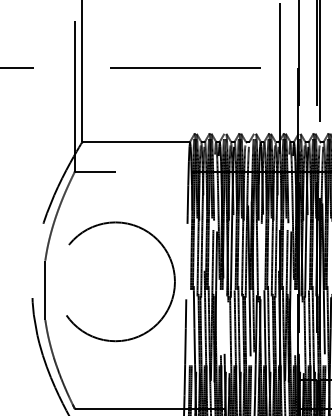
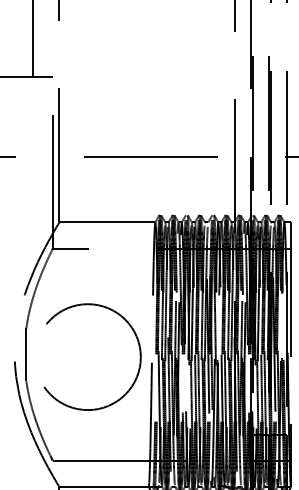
circle: (120, 281) -> (92, 356), moved

